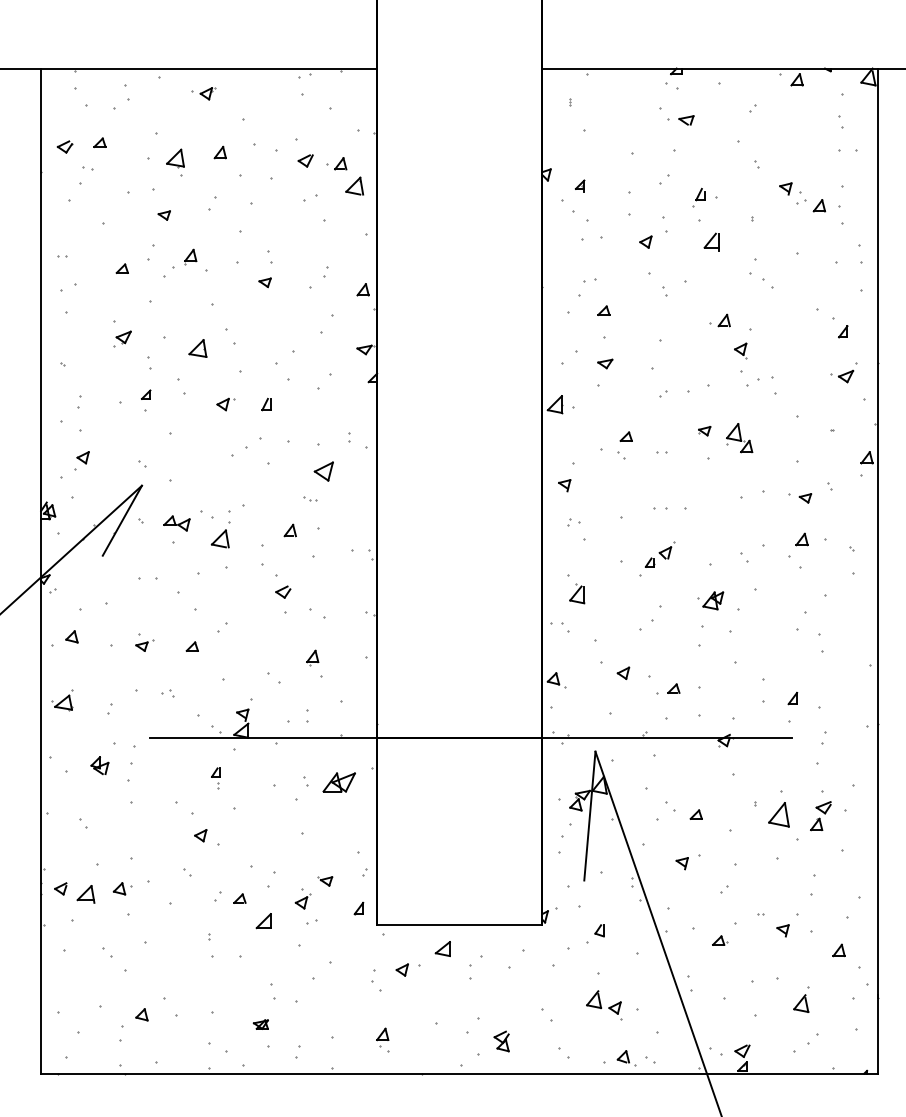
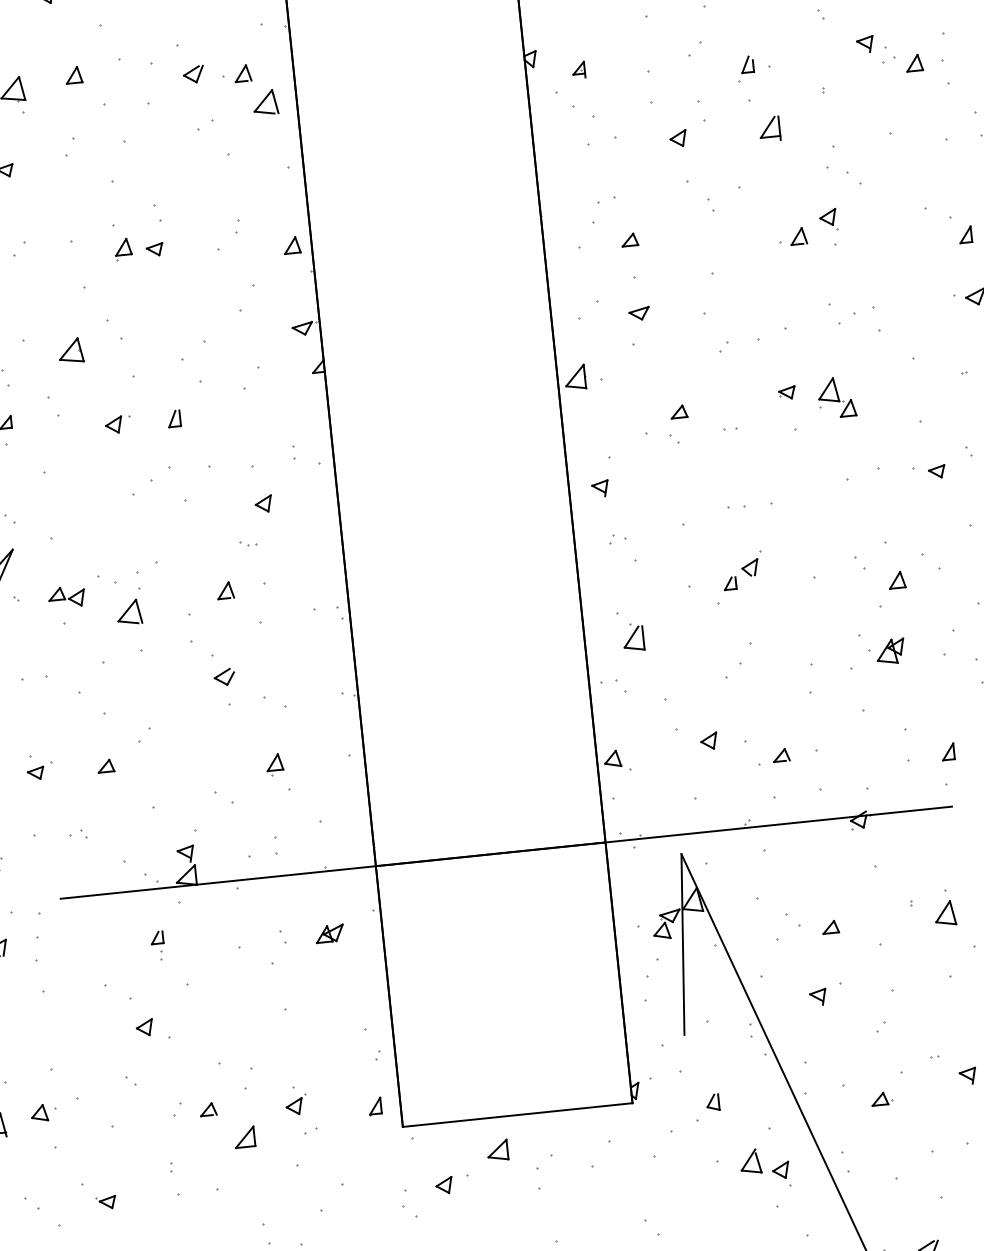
part: (190, 256) -> (122, 248), moved
part: (740, 350) -> (828, 219), moved
part: (323, 471) -> (263, 503), size x0.62
part: (801, 539) -> (896, 580), moved
part: (710, 600) -> (886, 651), moved
part: (339, 782) -> (330, 933), size x0.62
part: (778, 809) -> (944, 908), size x0.71
part: (325, 881) -> (106, 1202), moved
part: (604, 1005) -> (765, 1168), moved

